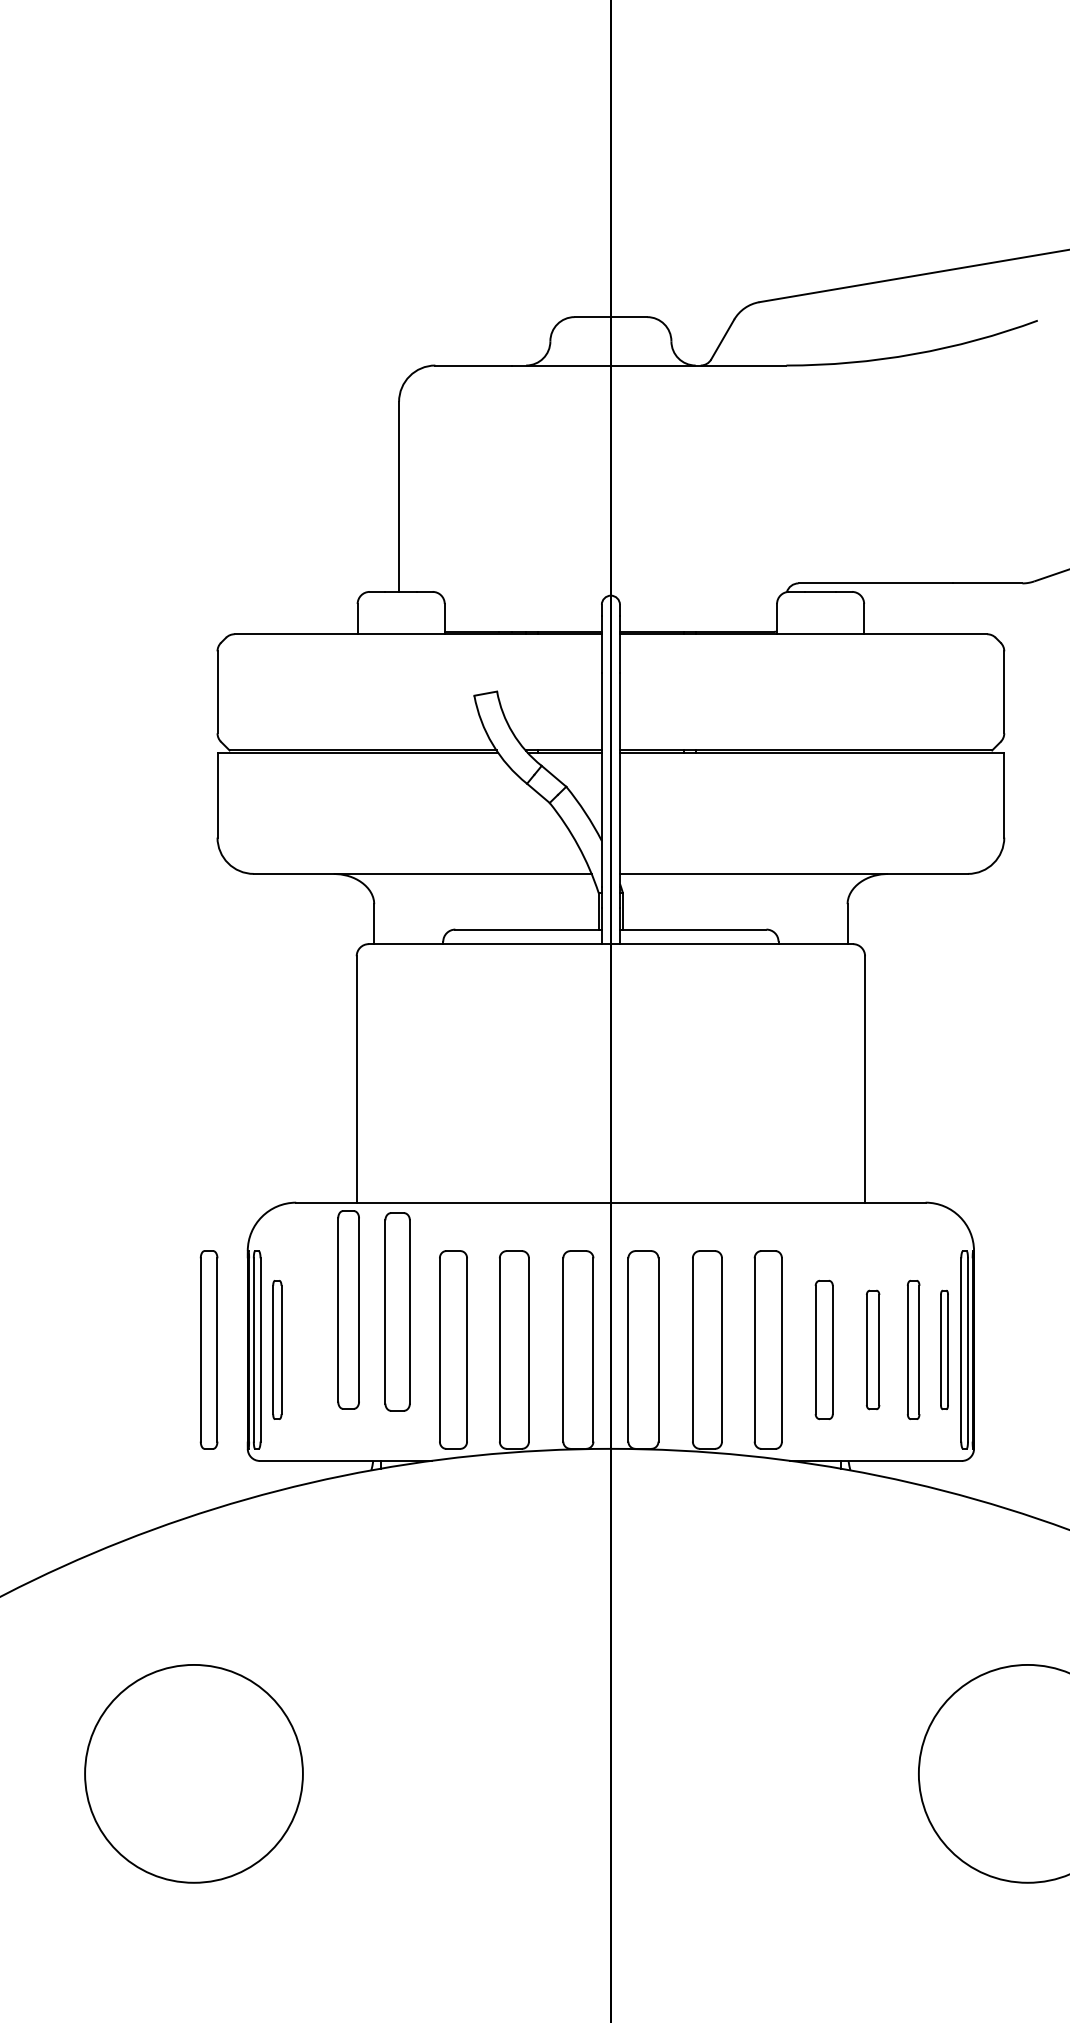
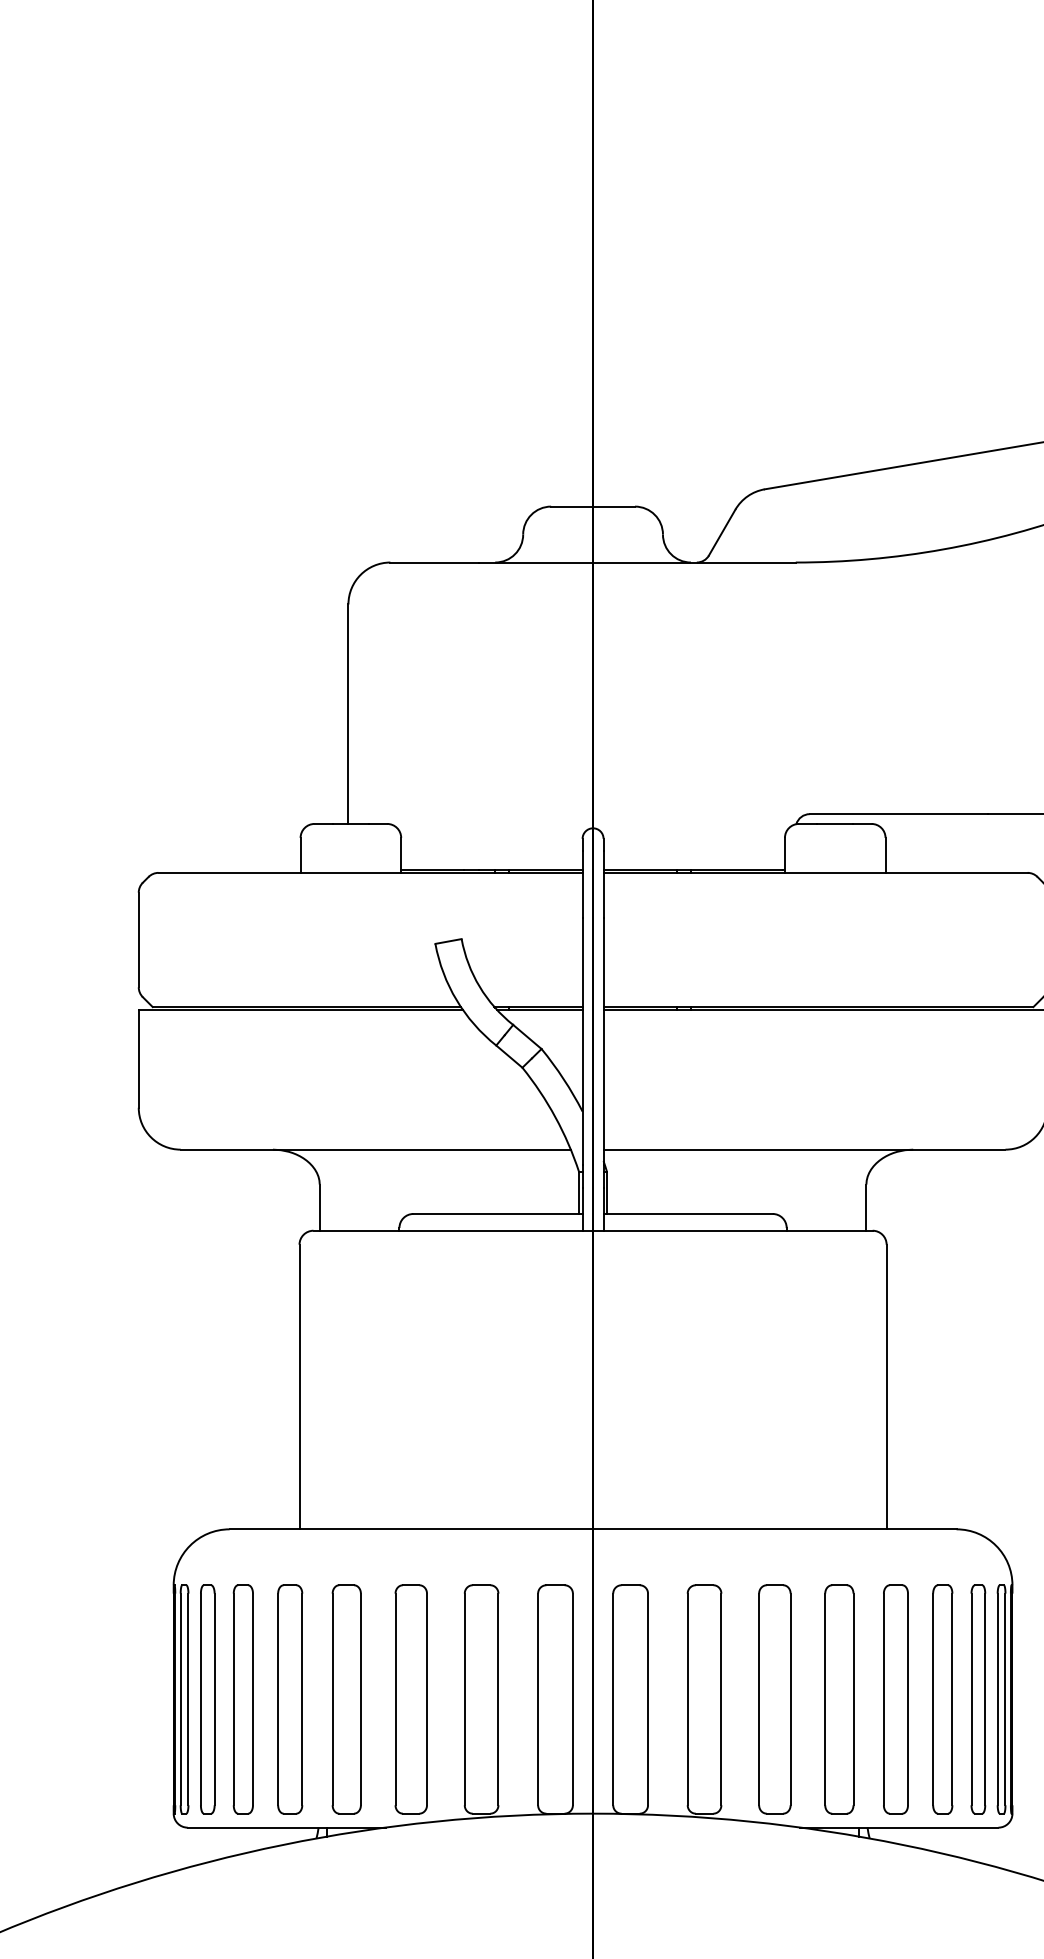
part: (348, 1309) -> (290, 1698), moved
part: (397, 1311) -> (346, 1698), moved
part: (208, 1349) -> (242, 1698), moved
part: (277, 1349) -> (208, 1698), size x1.43
part: (824, 1349) -> (839, 1698), size x1.43
part: (872, 1349) -> (895, 1698), size x1.67
part: (913, 1349) -> (942, 1698), size x1.43
part: (944, 1349) -> (978, 1698), size x1.67

